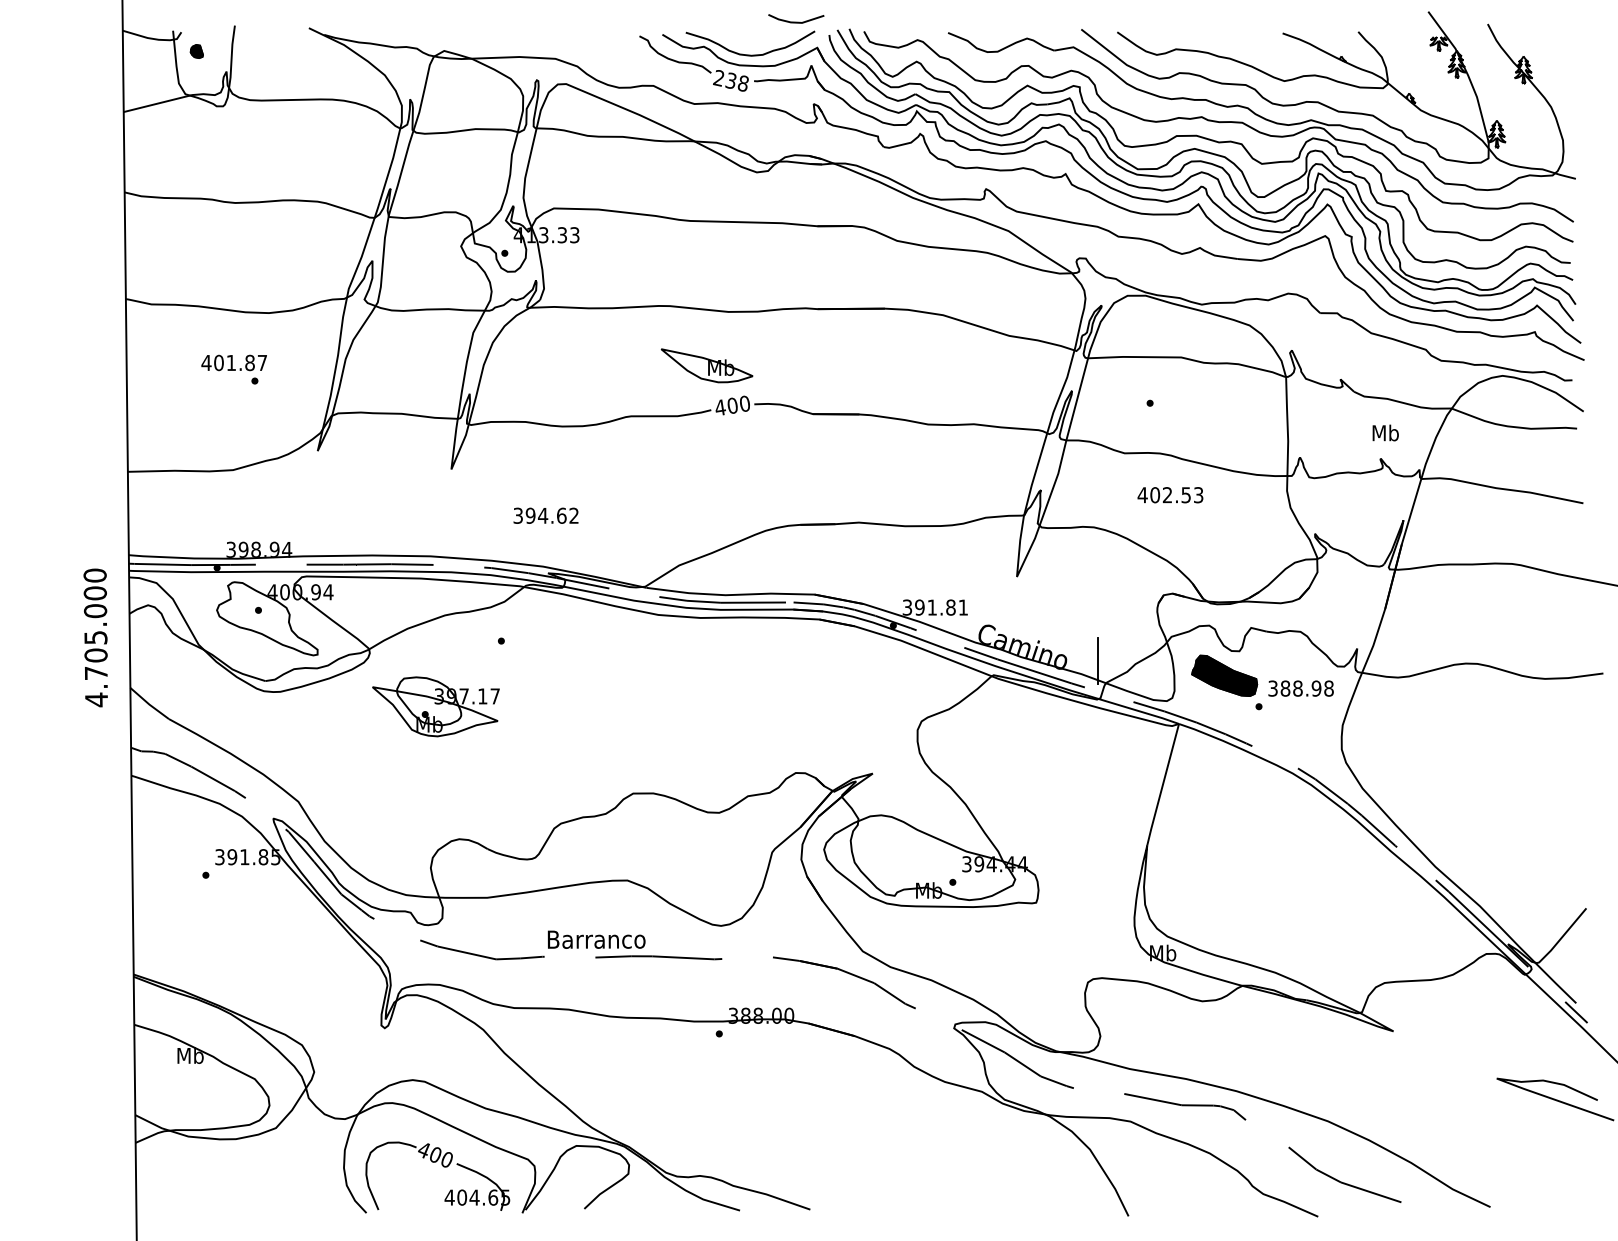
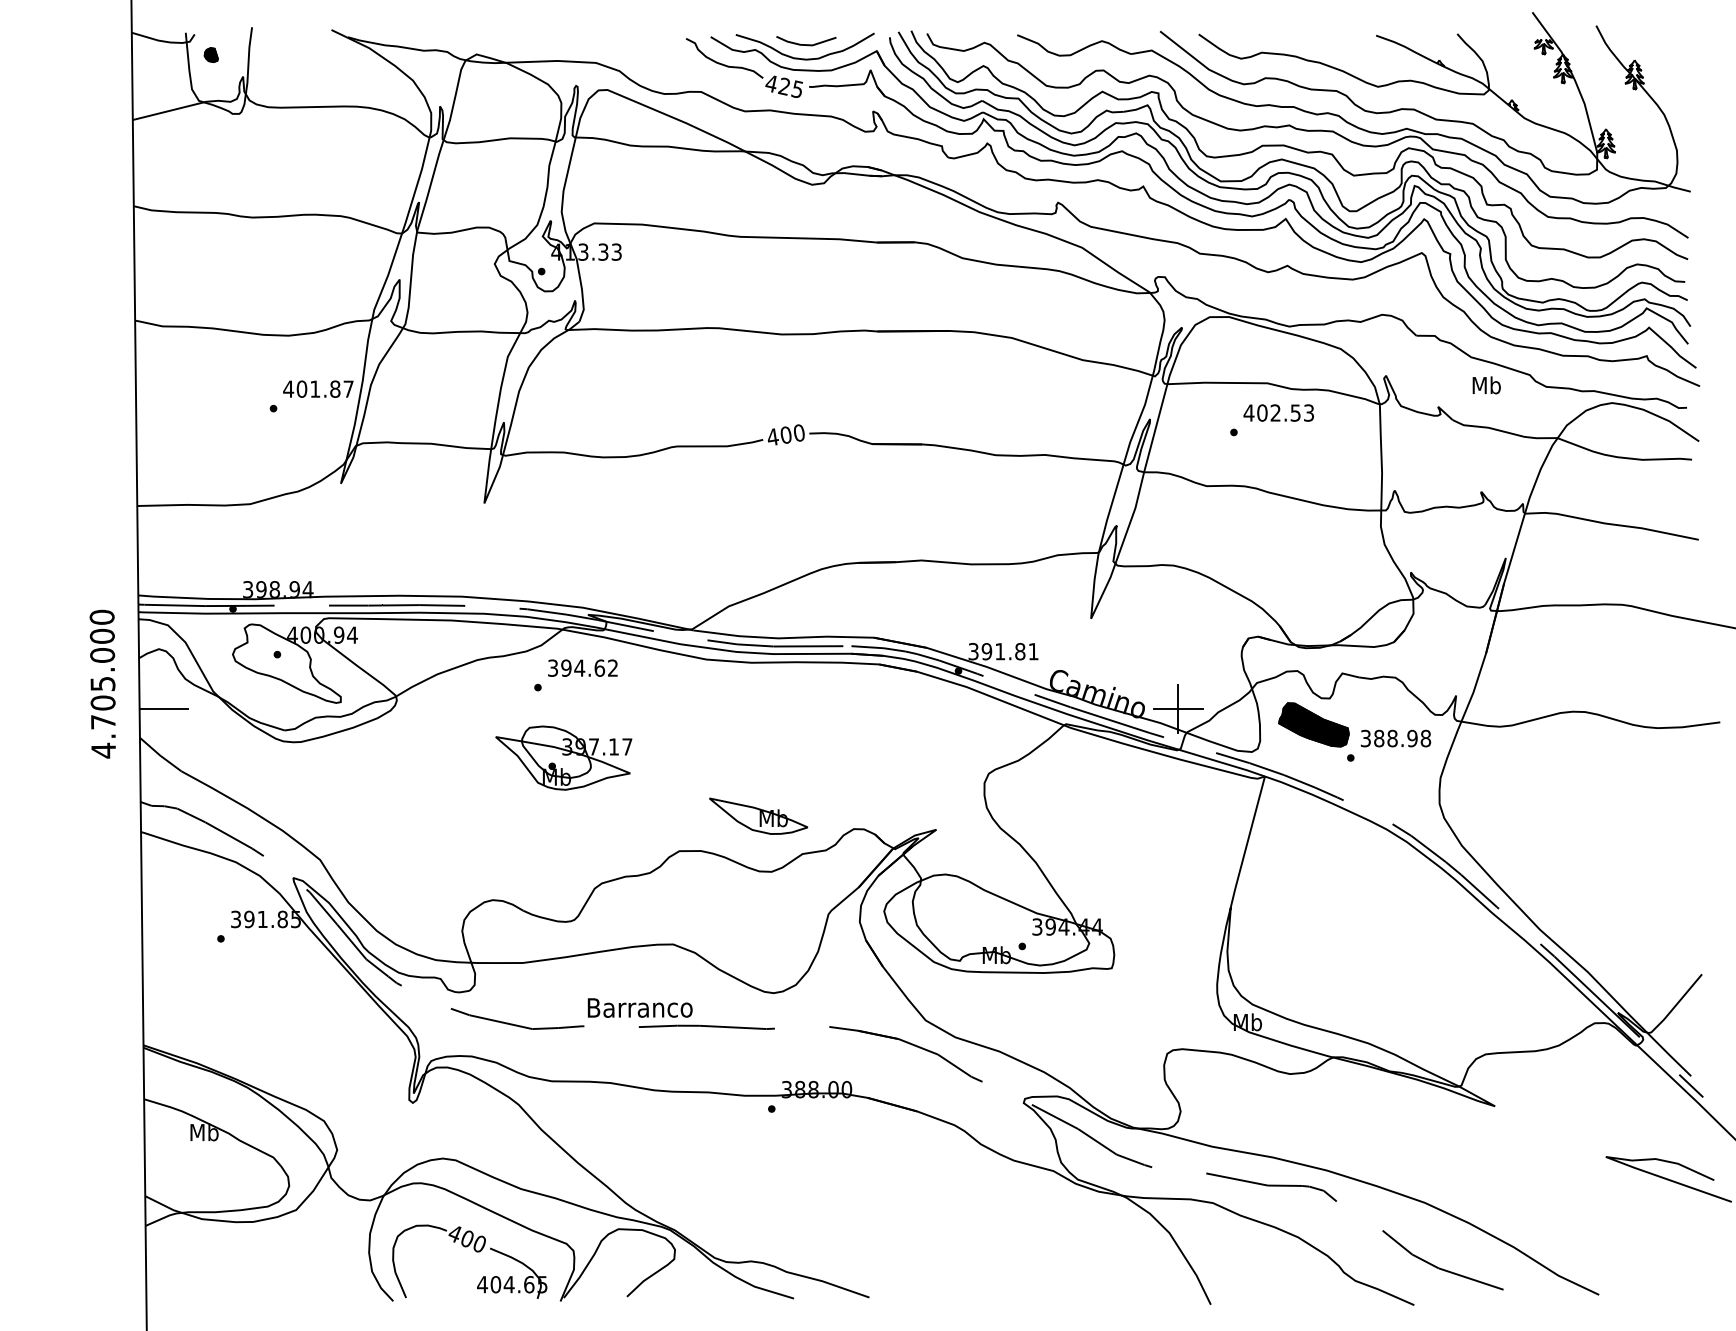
line: (796, 22) -> (806, 44), moved
text: (731, 80) -> (784, 86), 238 -> 425
text: (234, 362) -> (318, 388), moved
part: (706, 365) -> (758, 815), moved
text: (1385, 433) -> (1486, 385), moved
text: (1170, 494) -> (1278, 412), moved
text: (545, 515) -> (582, 667), moved
line: (152, 660) -> (163, 708), added
line: (1097, 660) -> (1177, 708), added
part: (435, 706) -> (563, 757), moved

